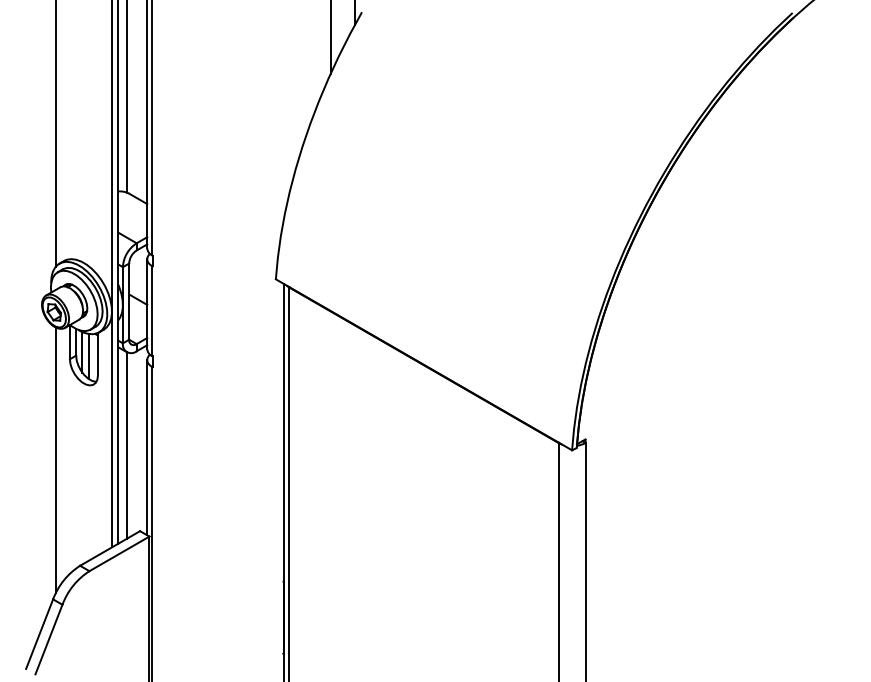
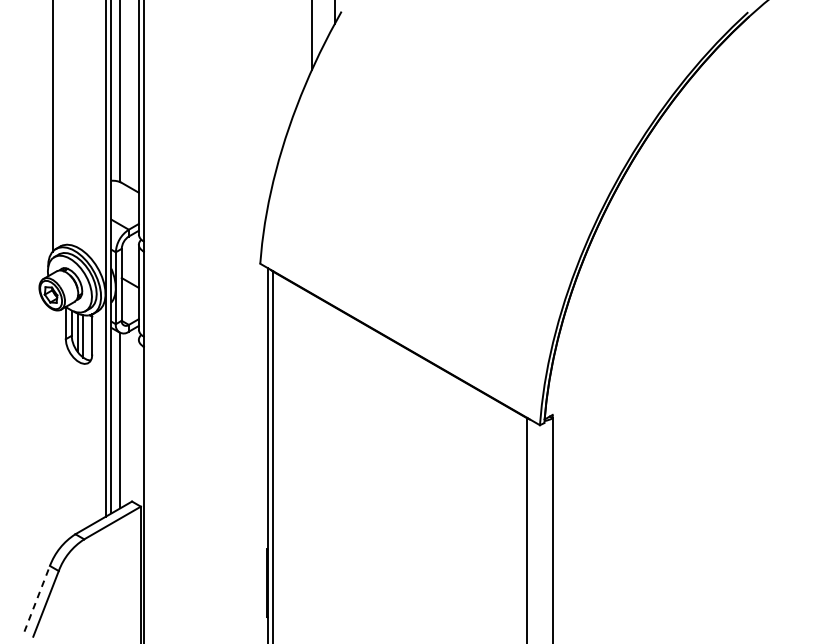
line: (147, 447) -> (139, 422), removed
line: (55, 460) -> (52, 434), removed
line: (39, 633) -> (37, 598), solid -> dashed

